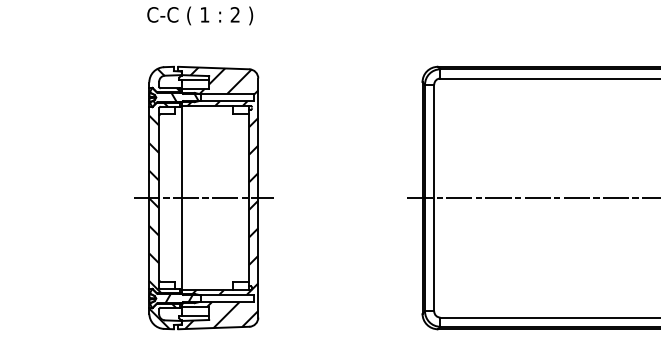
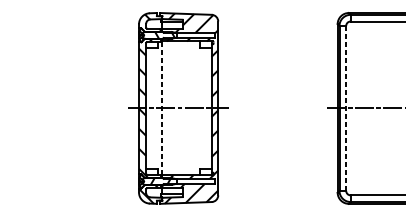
line: (181, 197) -> (162, 108), solid -> dashed
line: (434, 197) -> (346, 108), solid -> dashed

